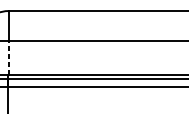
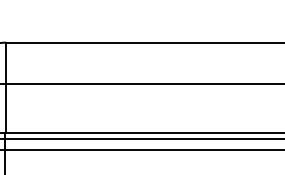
line: (8, 57) -> (6, 107), dashed -> solid

